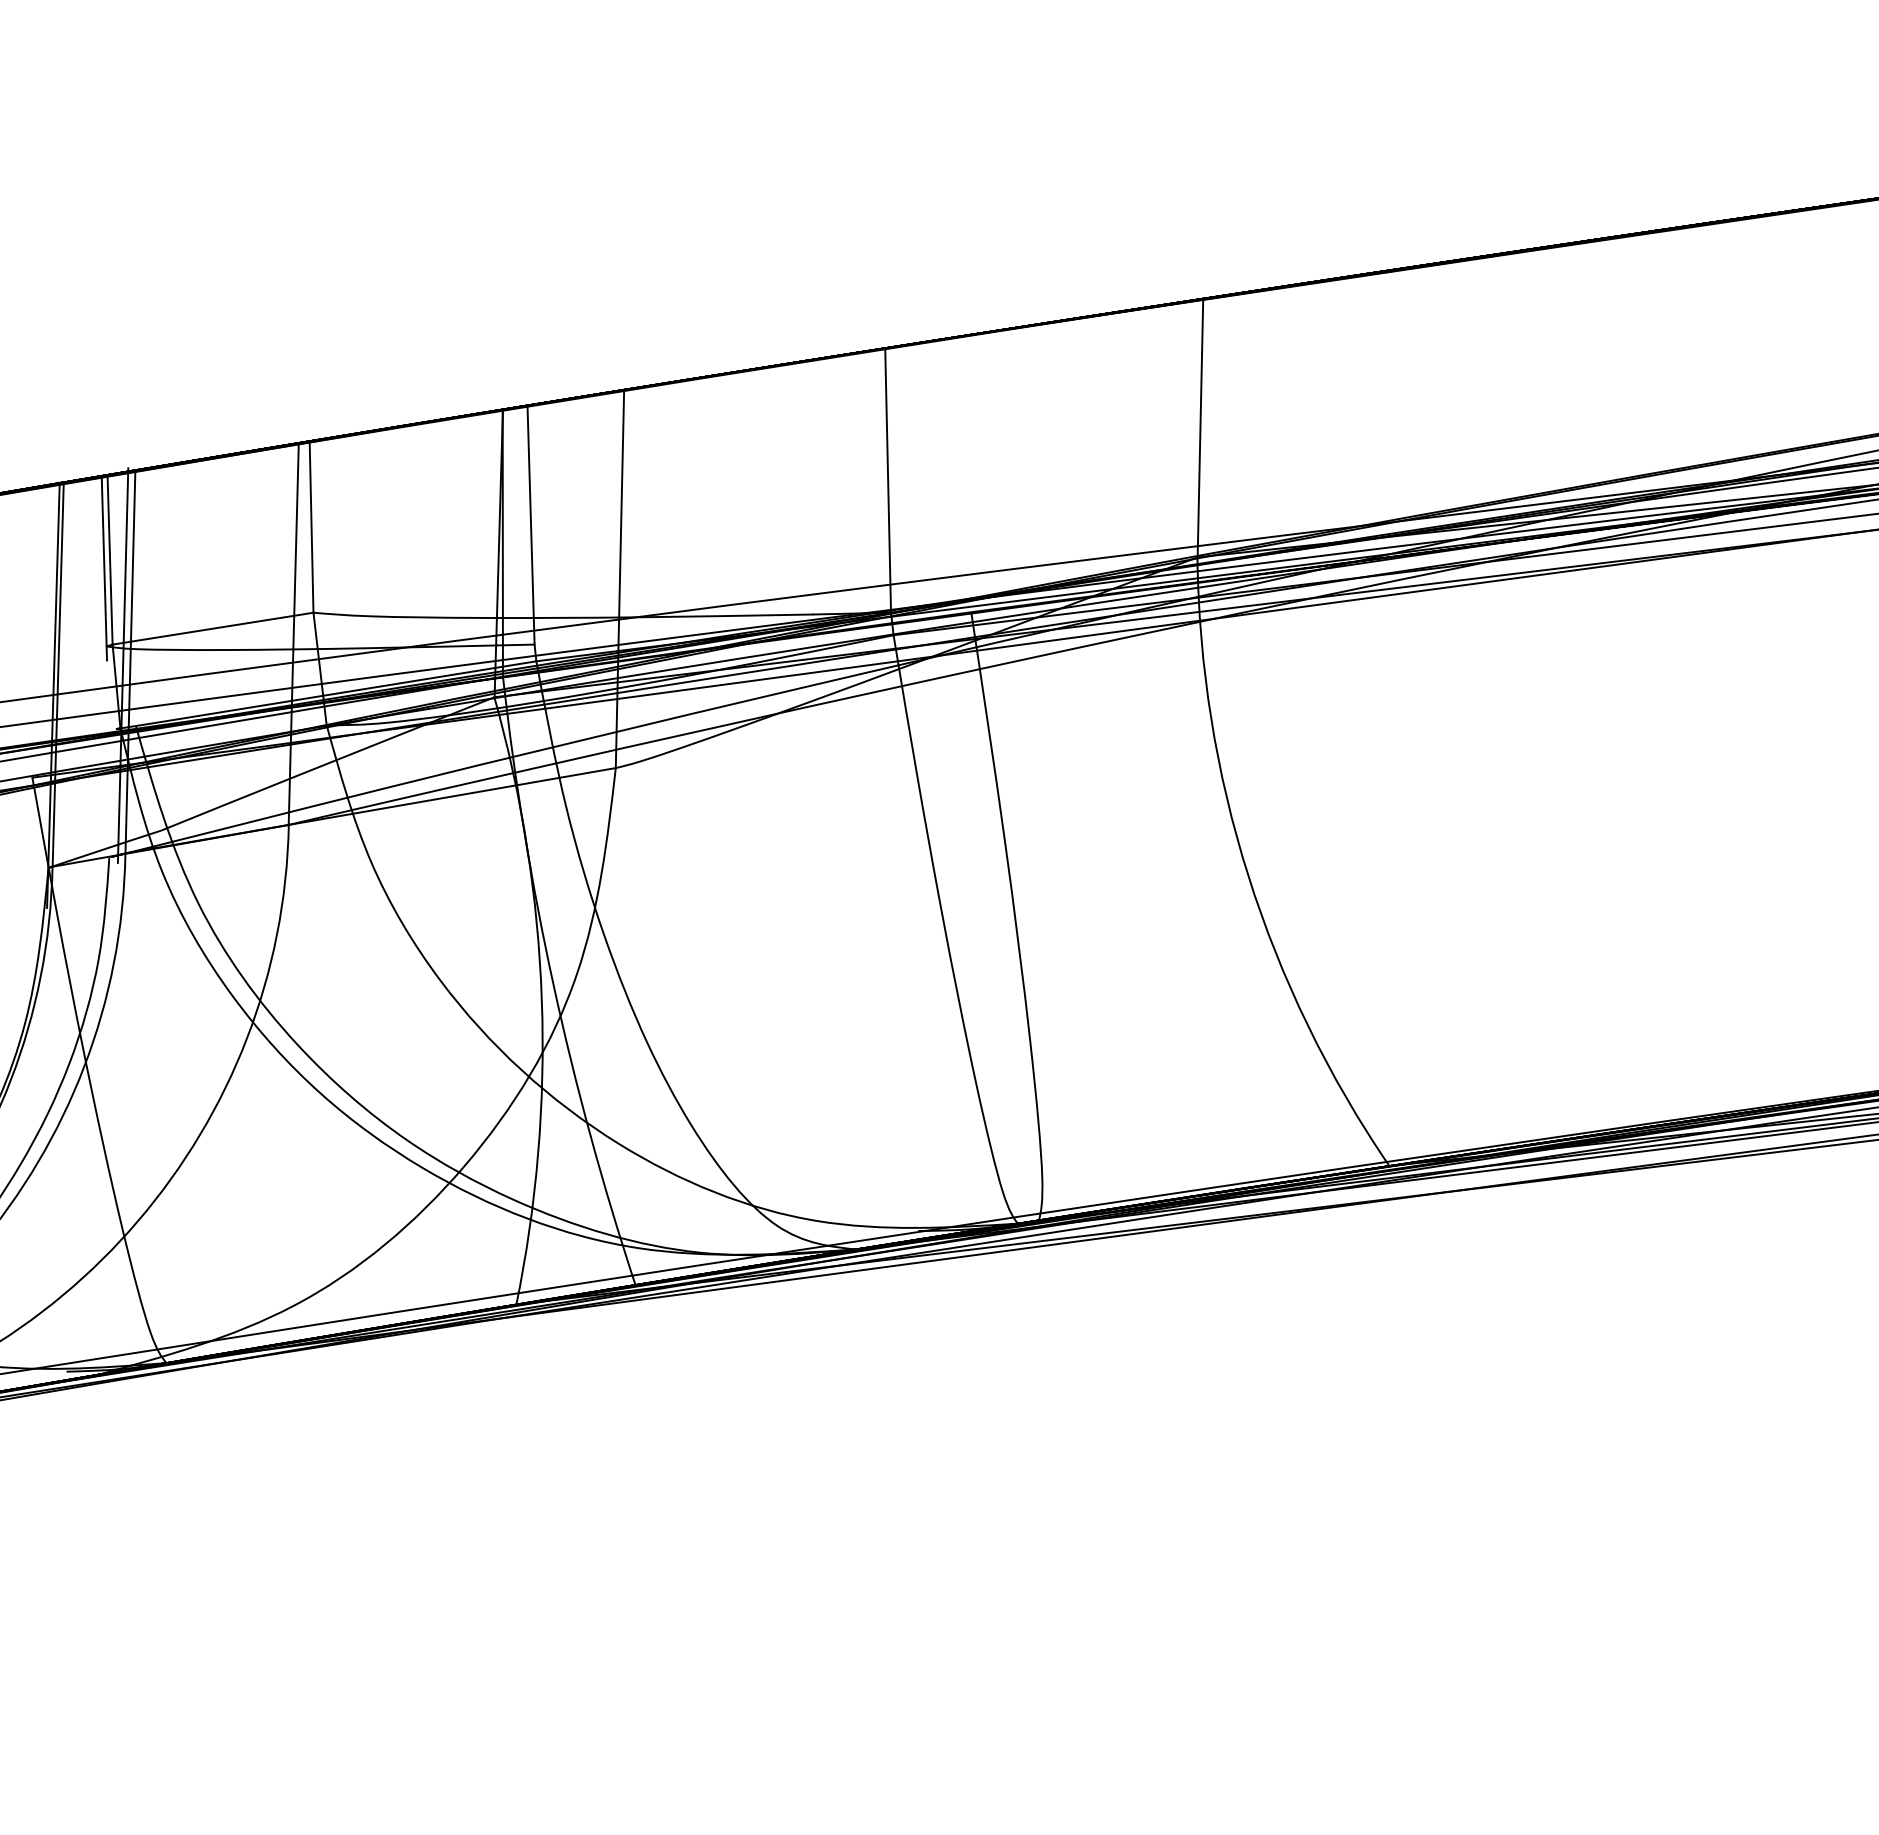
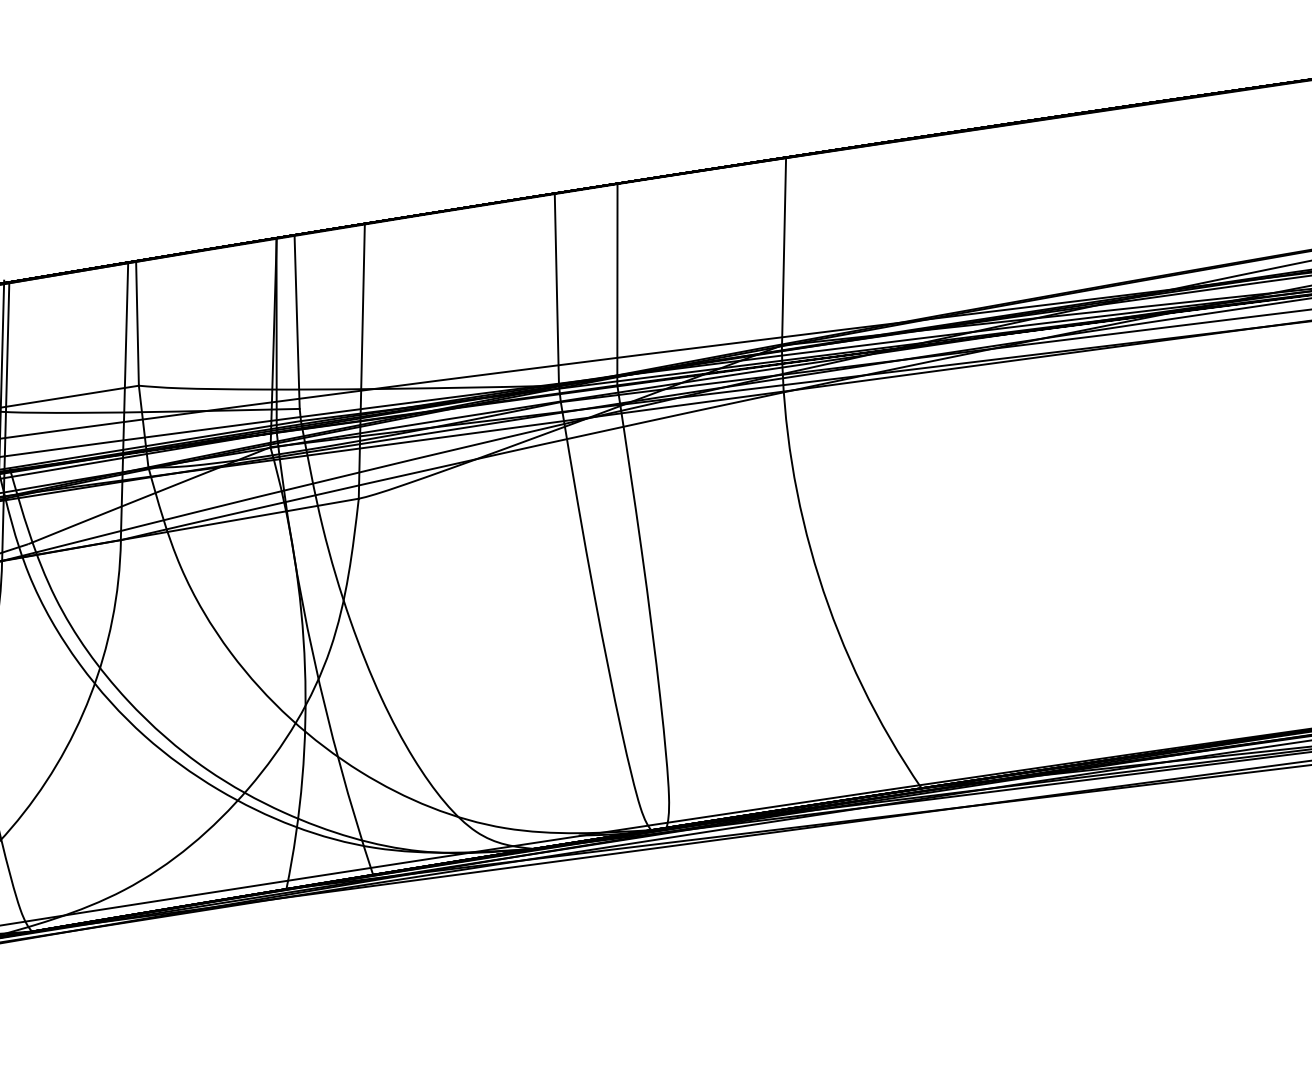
line: (971, 473) -> (617, 284), added

